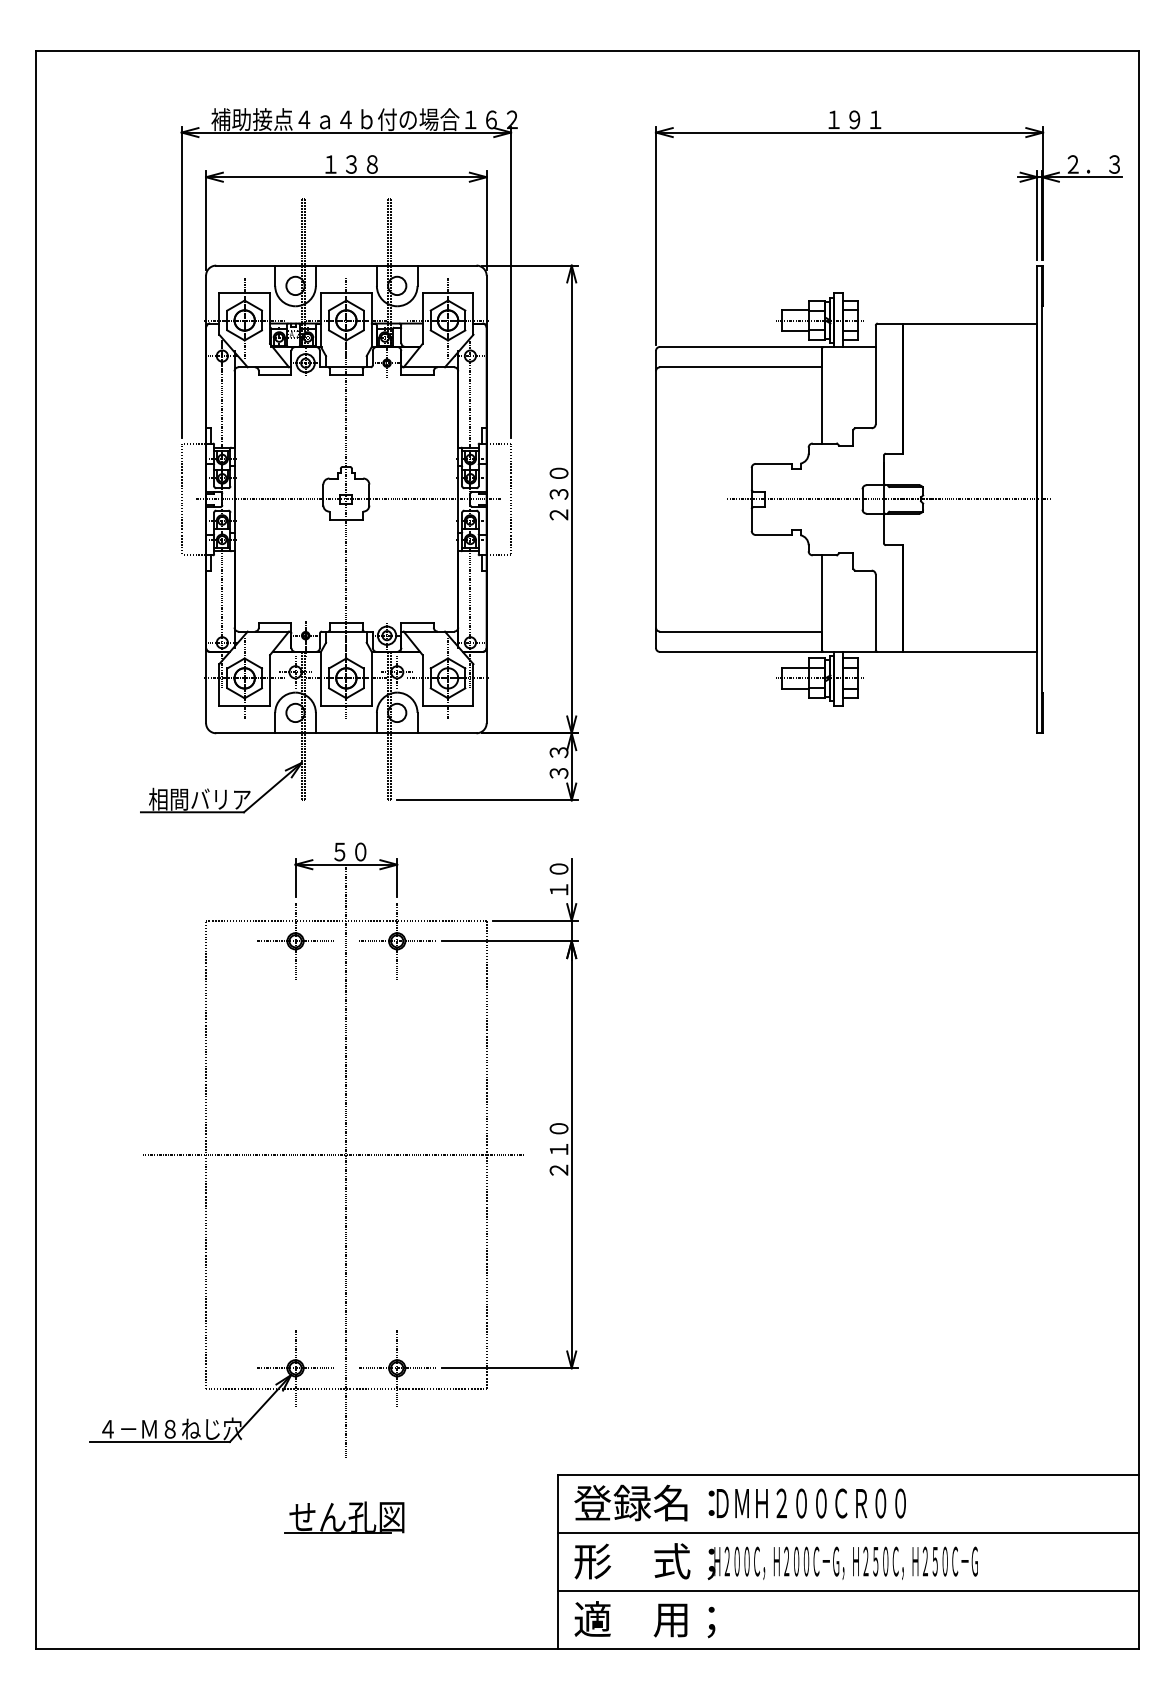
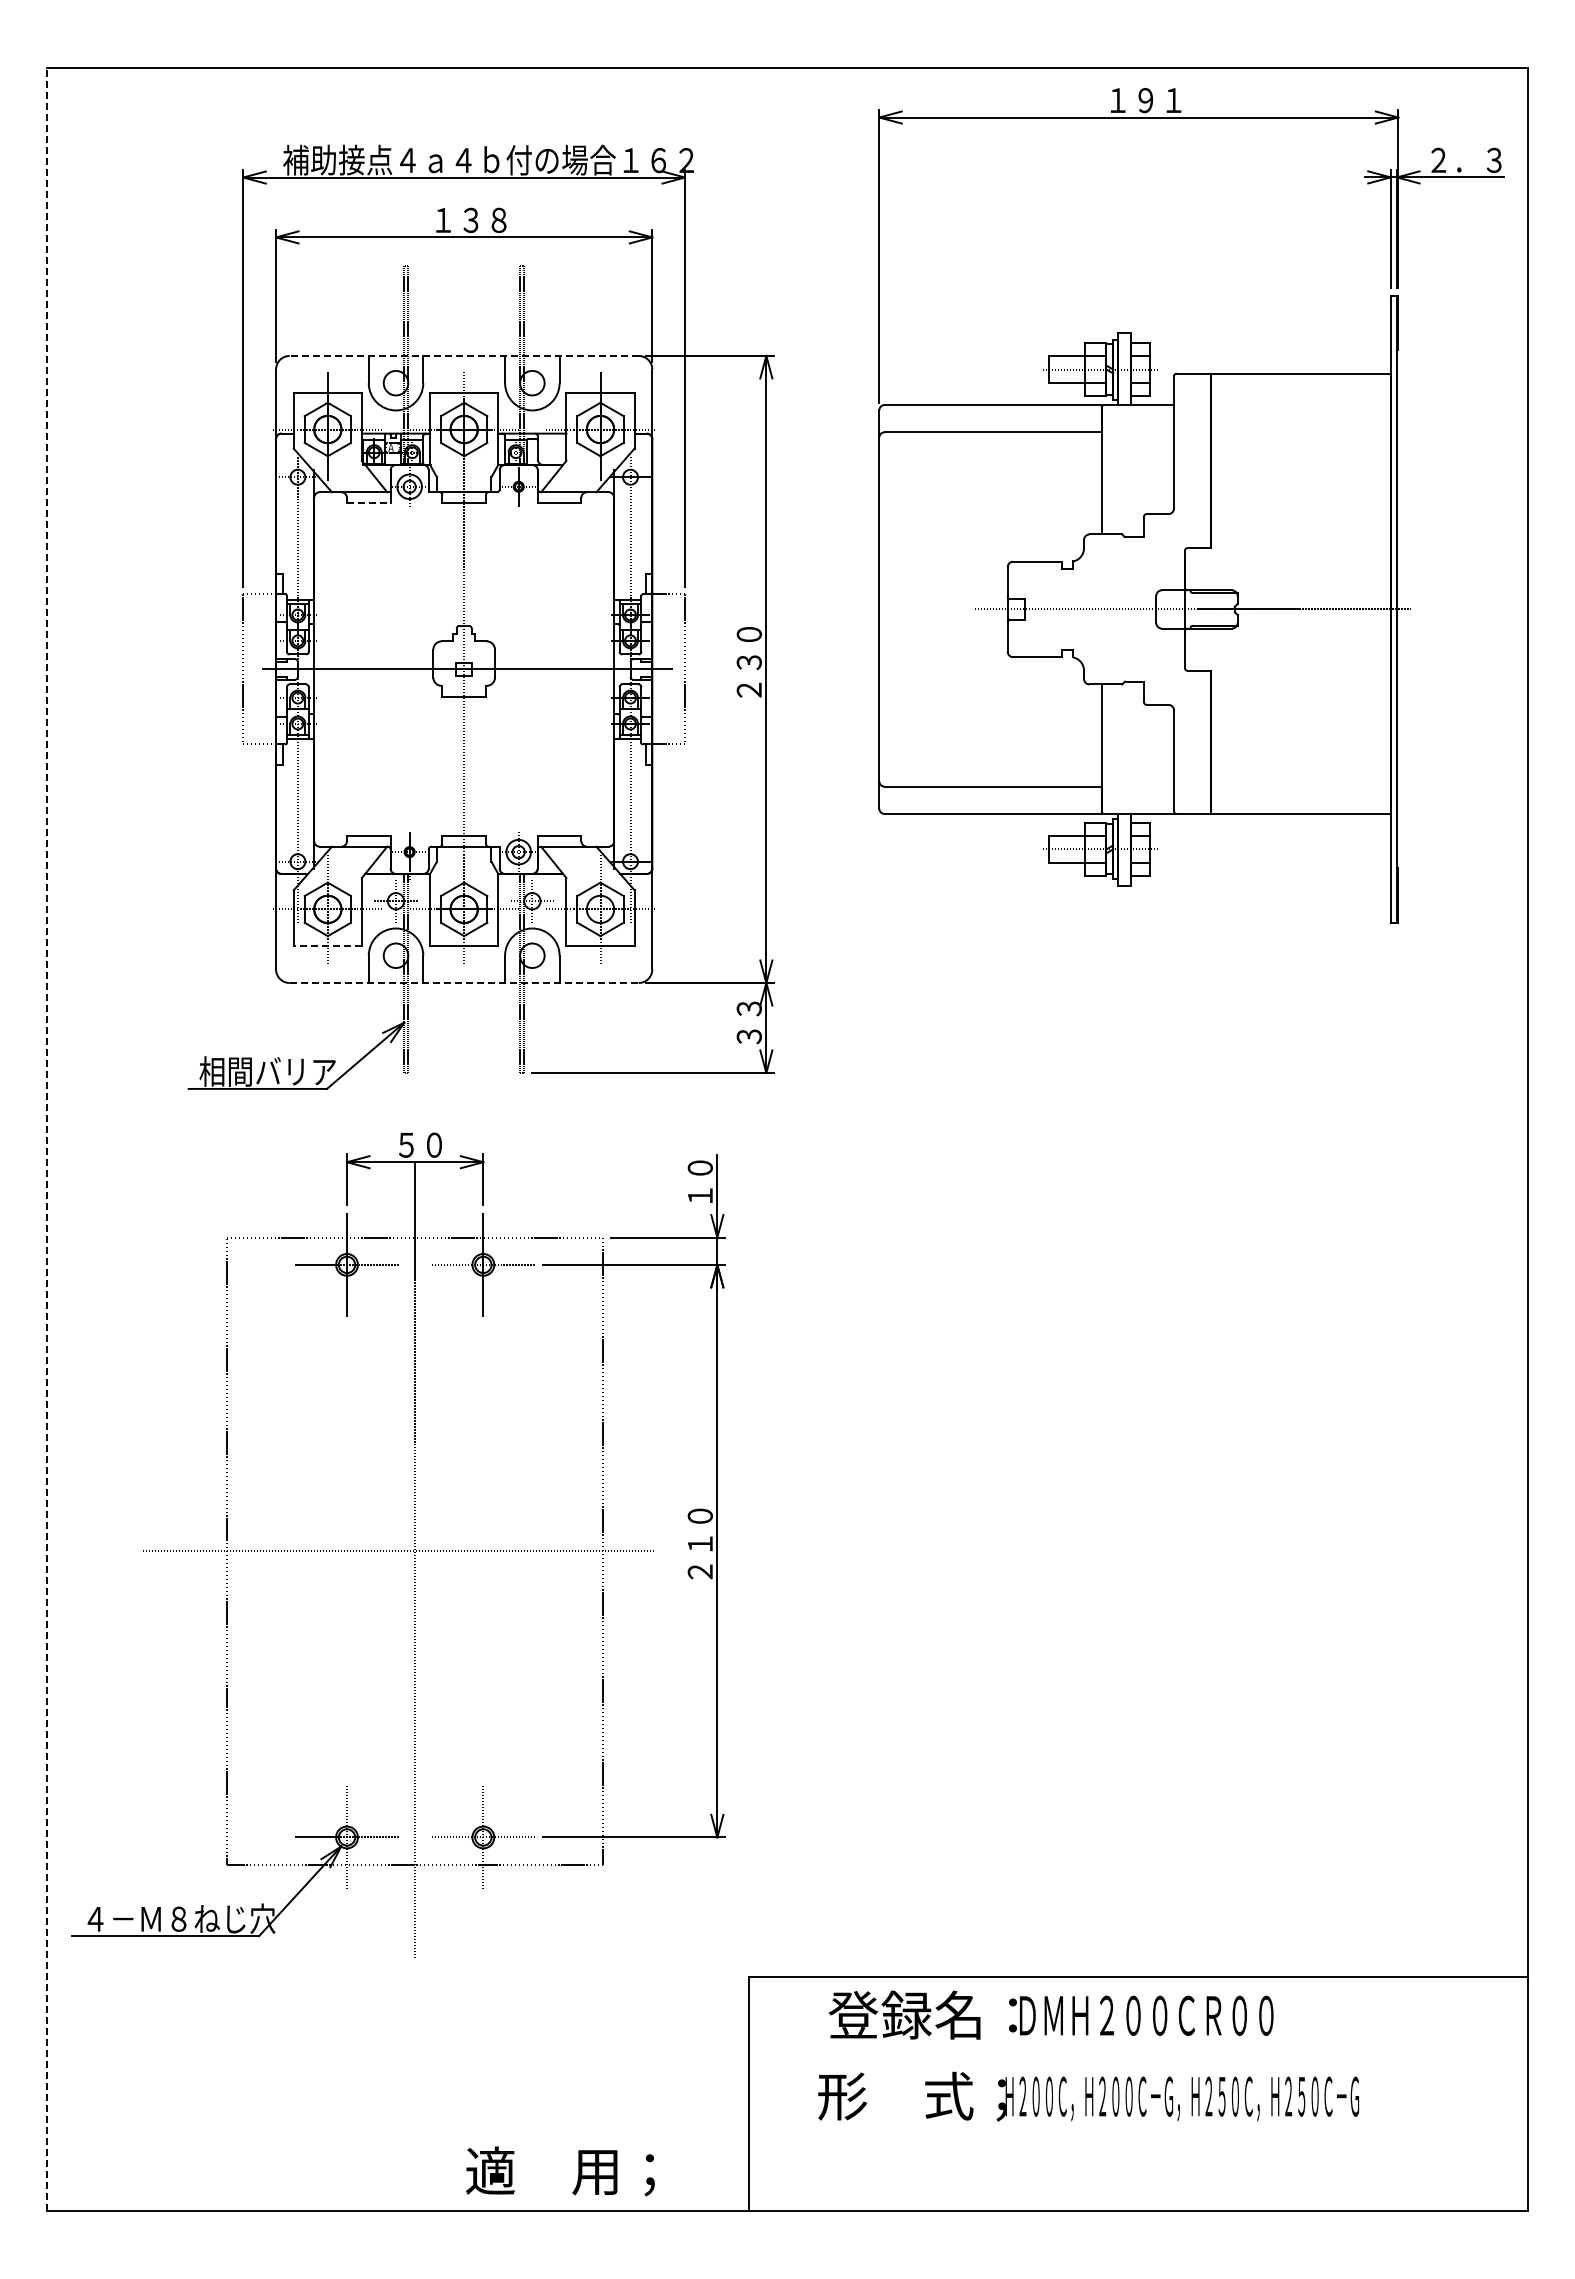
line: (345, 265) -> (463, 355), solid -> dashed
line: (275, 375) -> (368, 503), solid -> dashed
part: (888, 421) -> (1191, 505), moved
line: (244, 706) -> (327, 946), solid -> dashed
line: (346, 733) -> (464, 983), solid -> dashed
line: (35, 850) -> (47, 1139), solid -> dashed
part: (333, 1149) -> (398, 1544), moved
text: (739, 1502) -> (1050, 2014), moved
part: (344, 1517) -> (461, 2034), removed
line: (848, 1532) -> (1137, 2054), removed
text: (776, 1561) -> (1088, 2096), moved
line: (848, 1590) -> (1137, 2132), removed
text: (644, 1619) -> (560, 2171), moved

